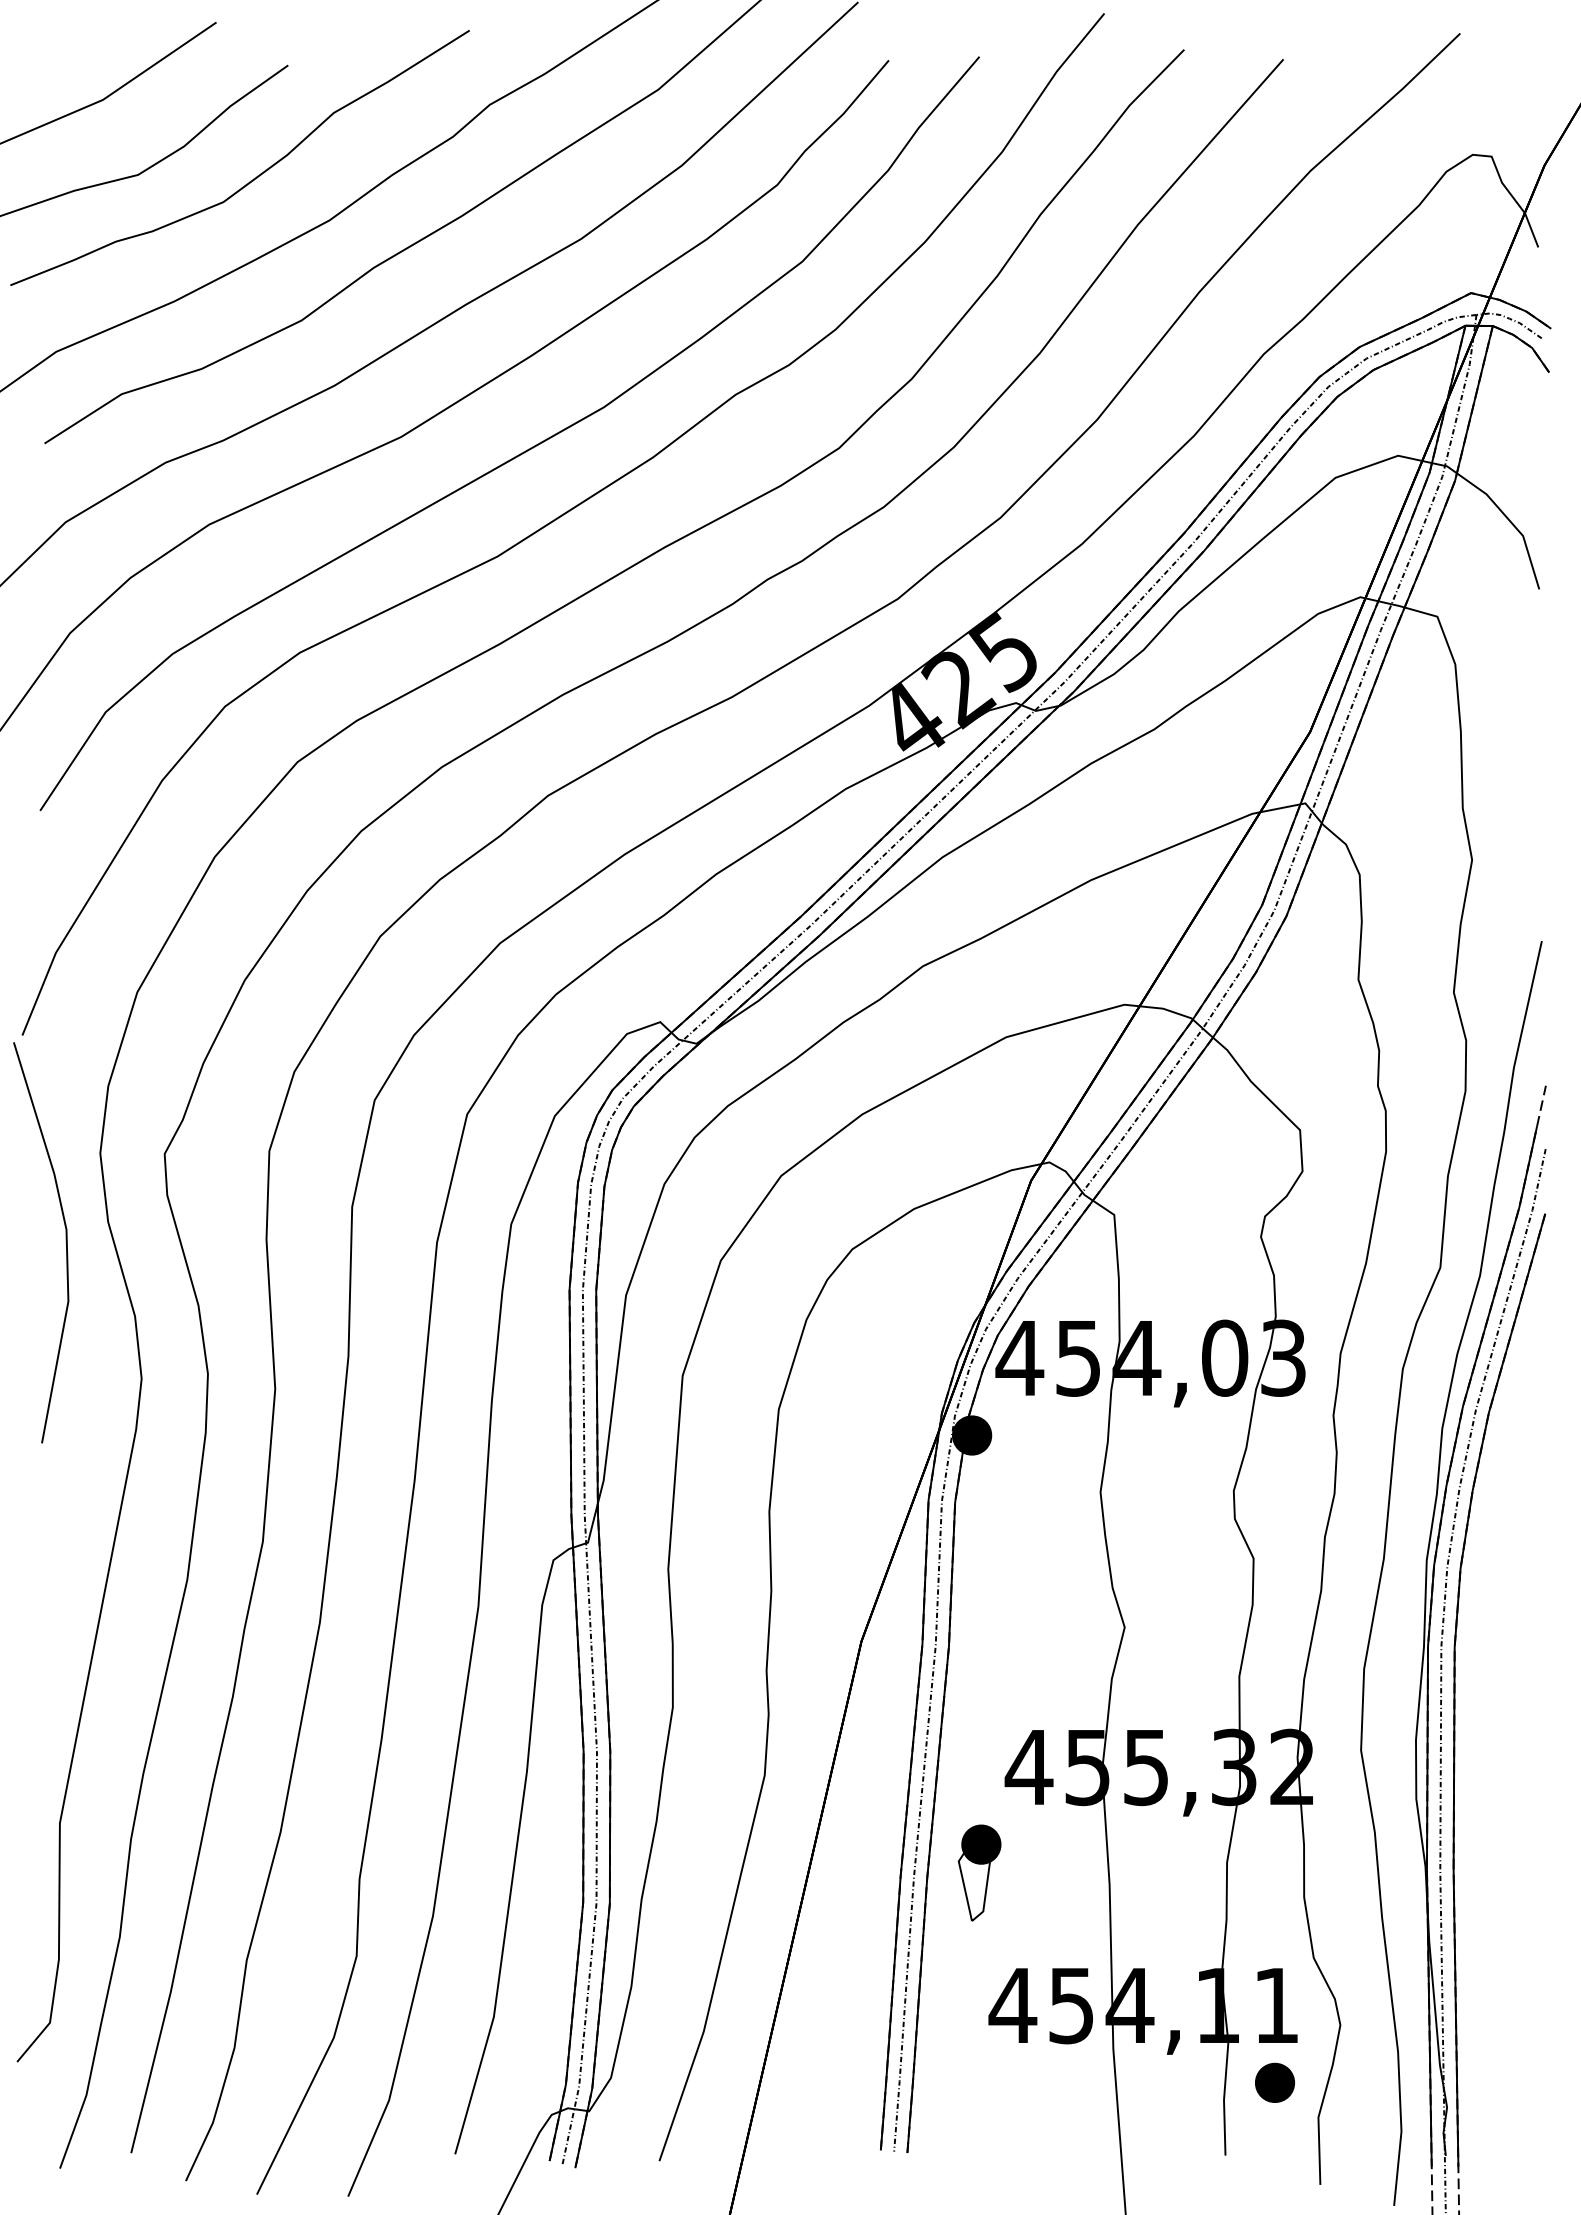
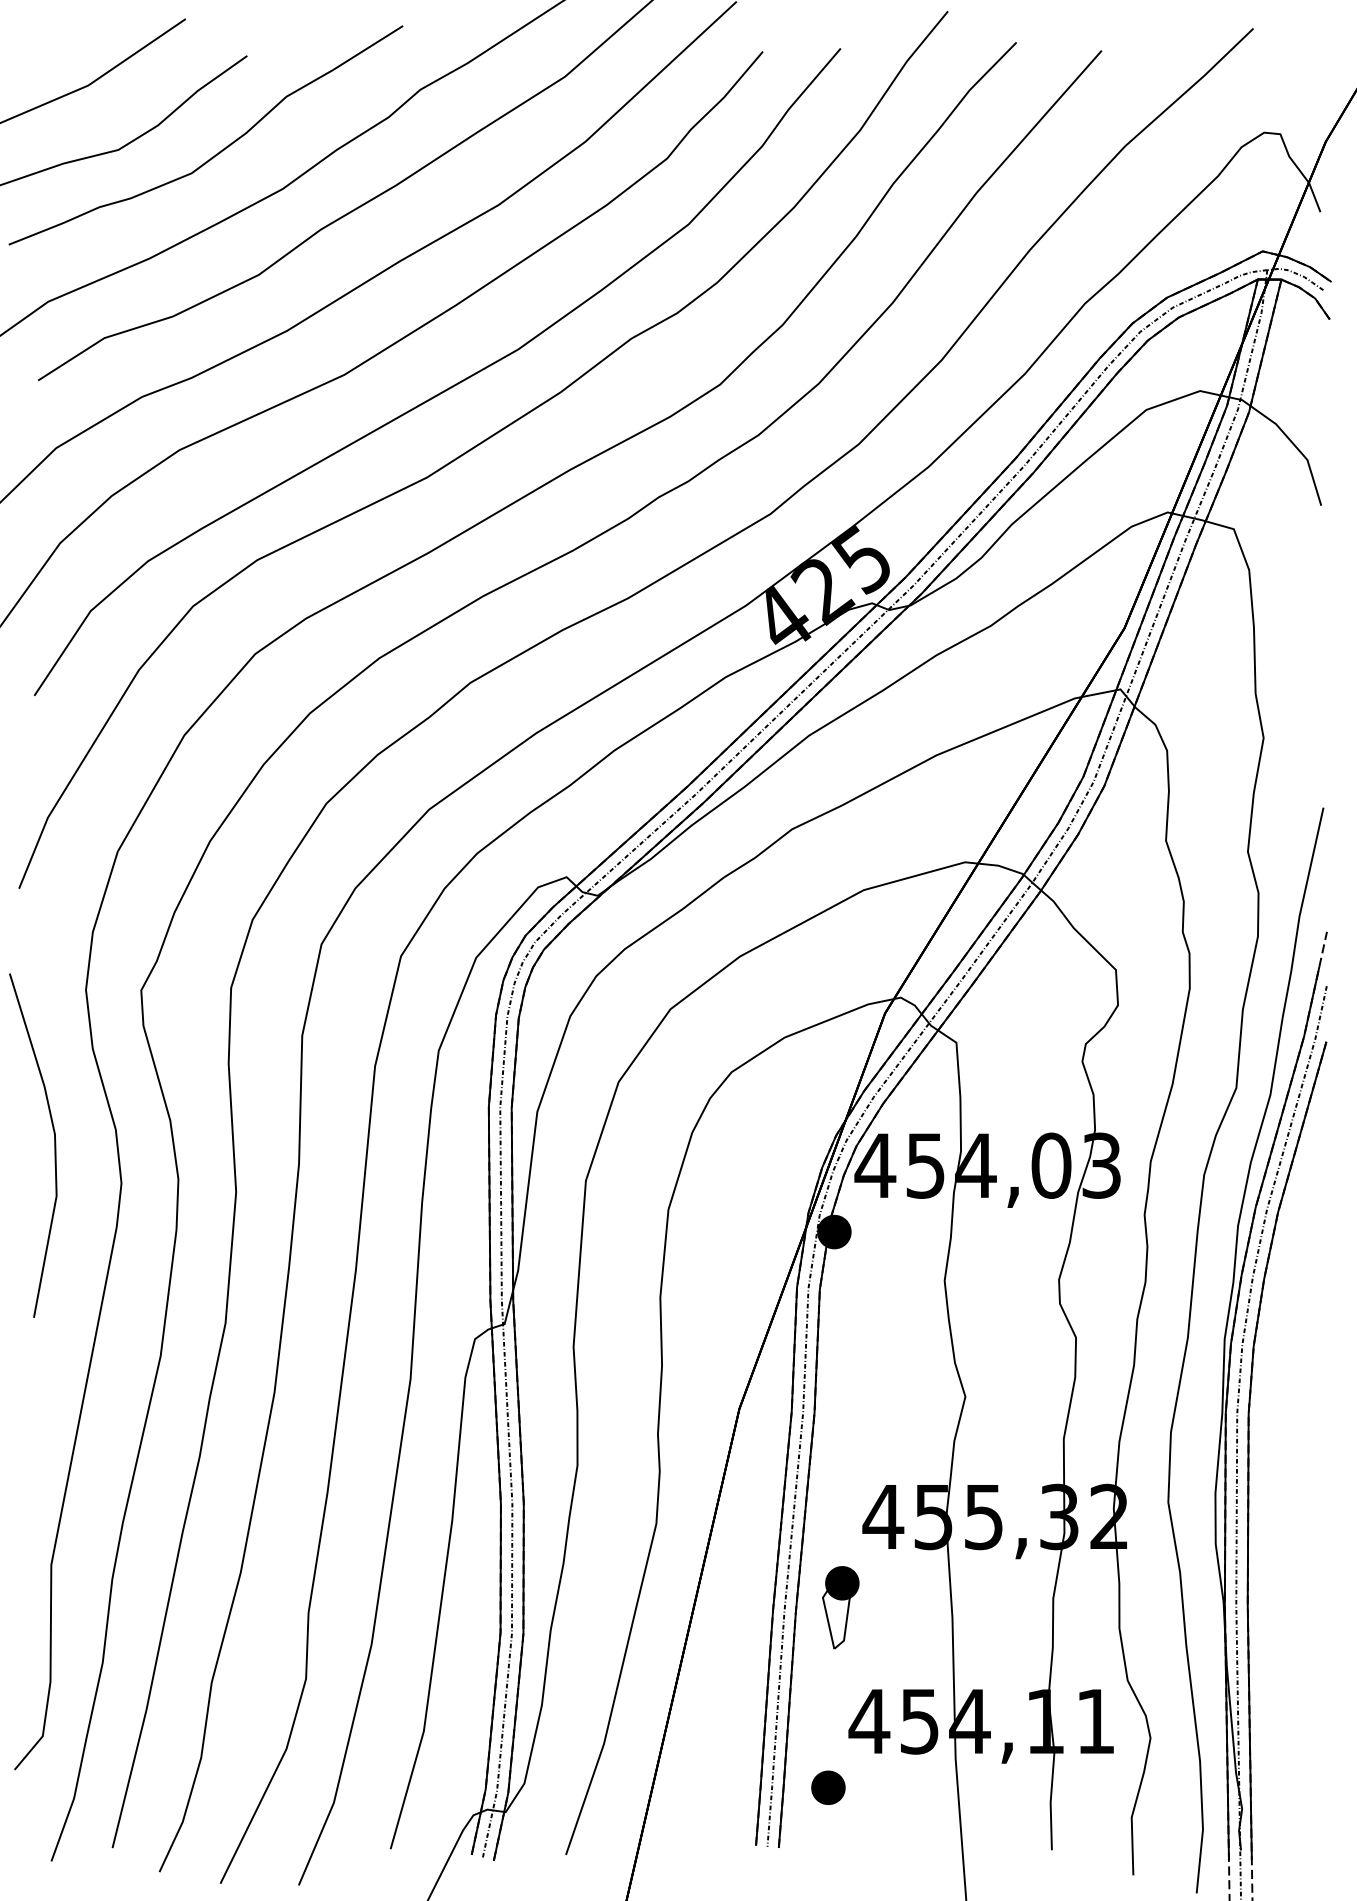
line: (65, 1242) -> (54, 1145), moved
part: (1275, 2082) -> (828, 1787), moved

